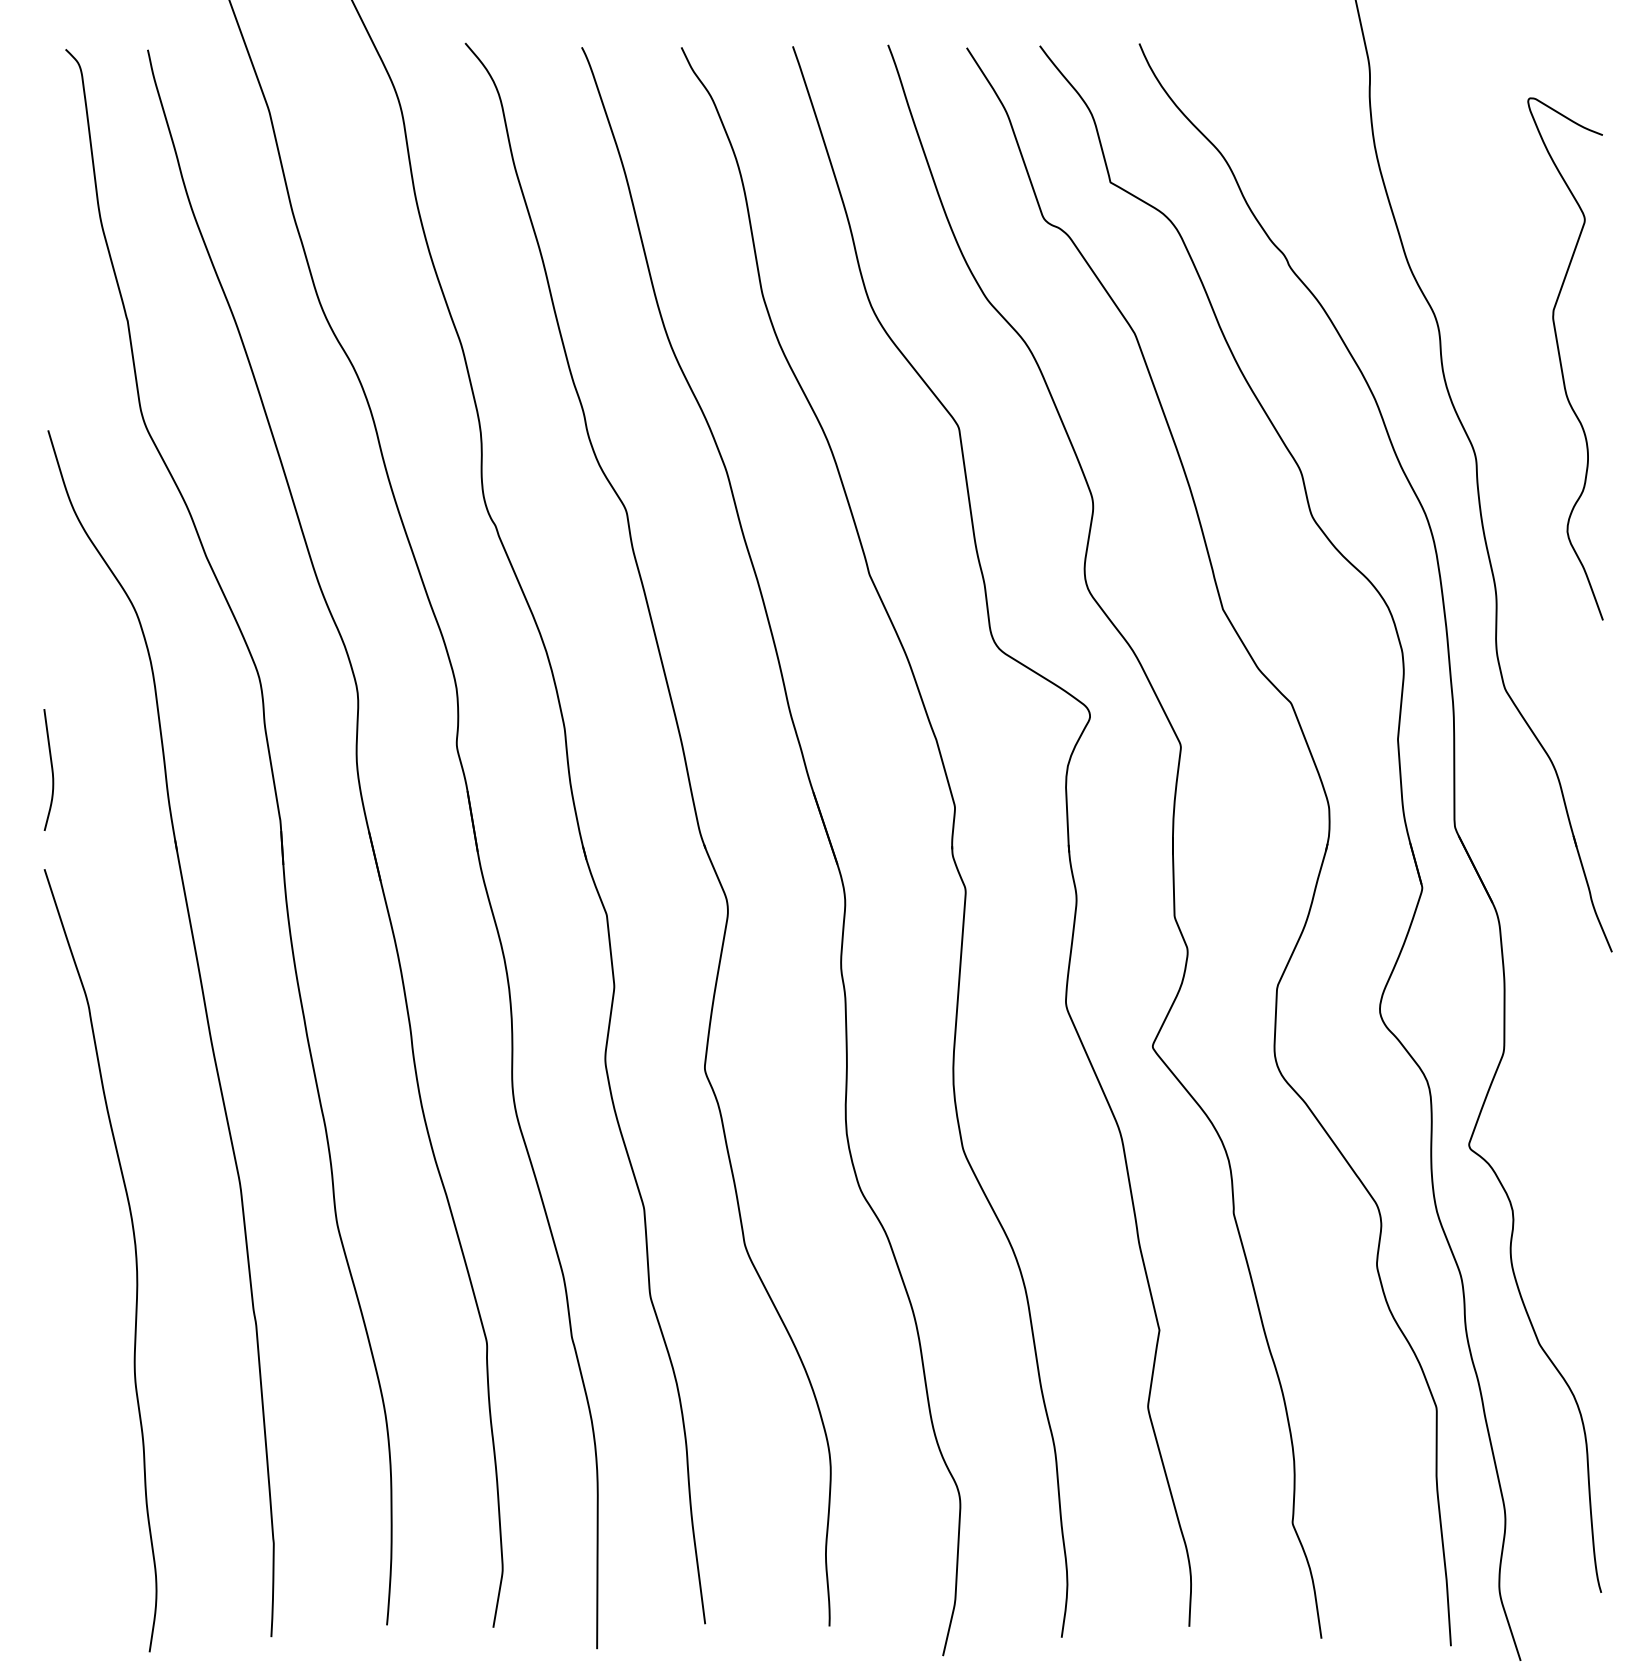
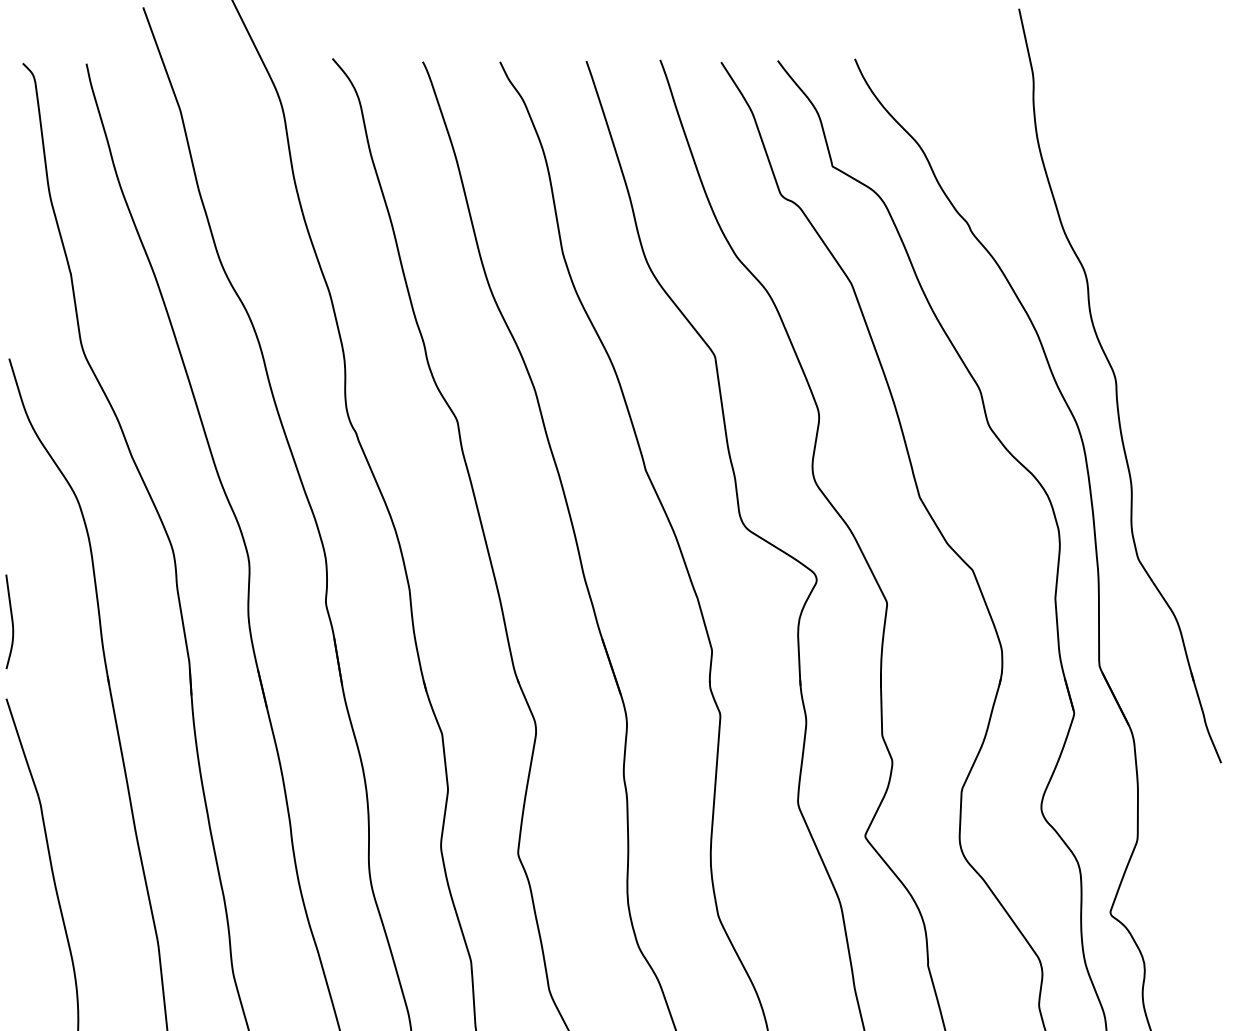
curve: (1561, 360) -> (1182, 304), removed

